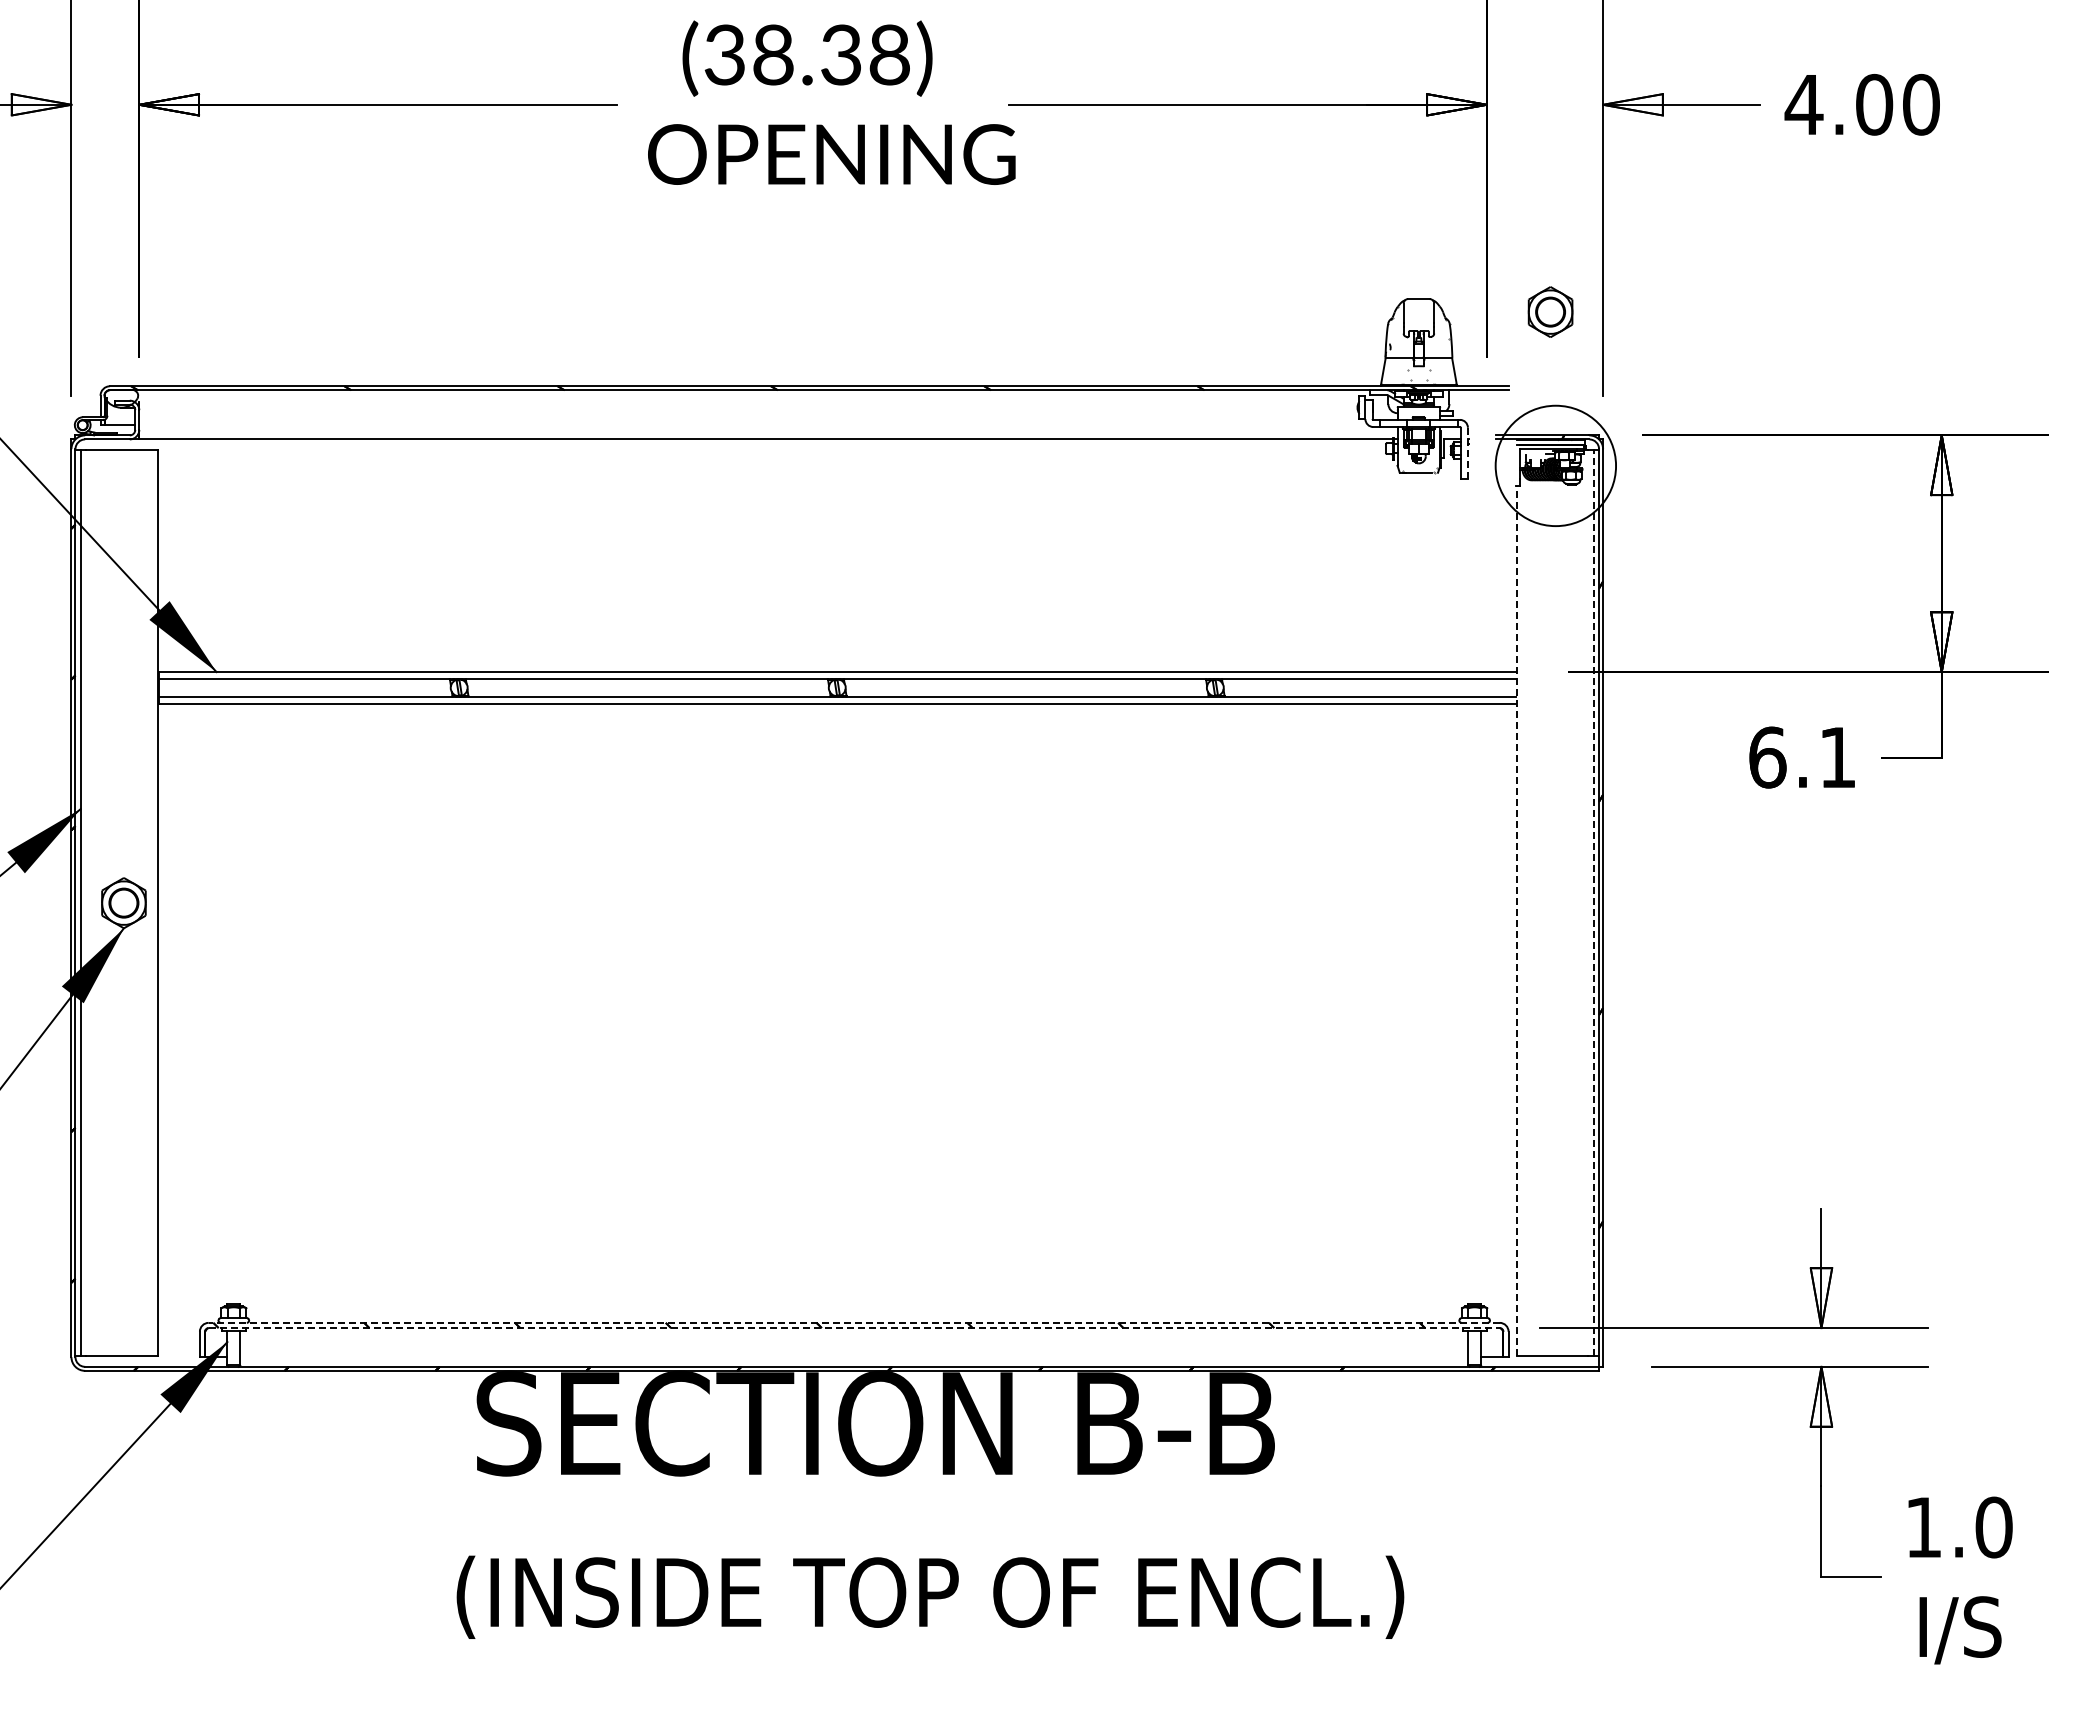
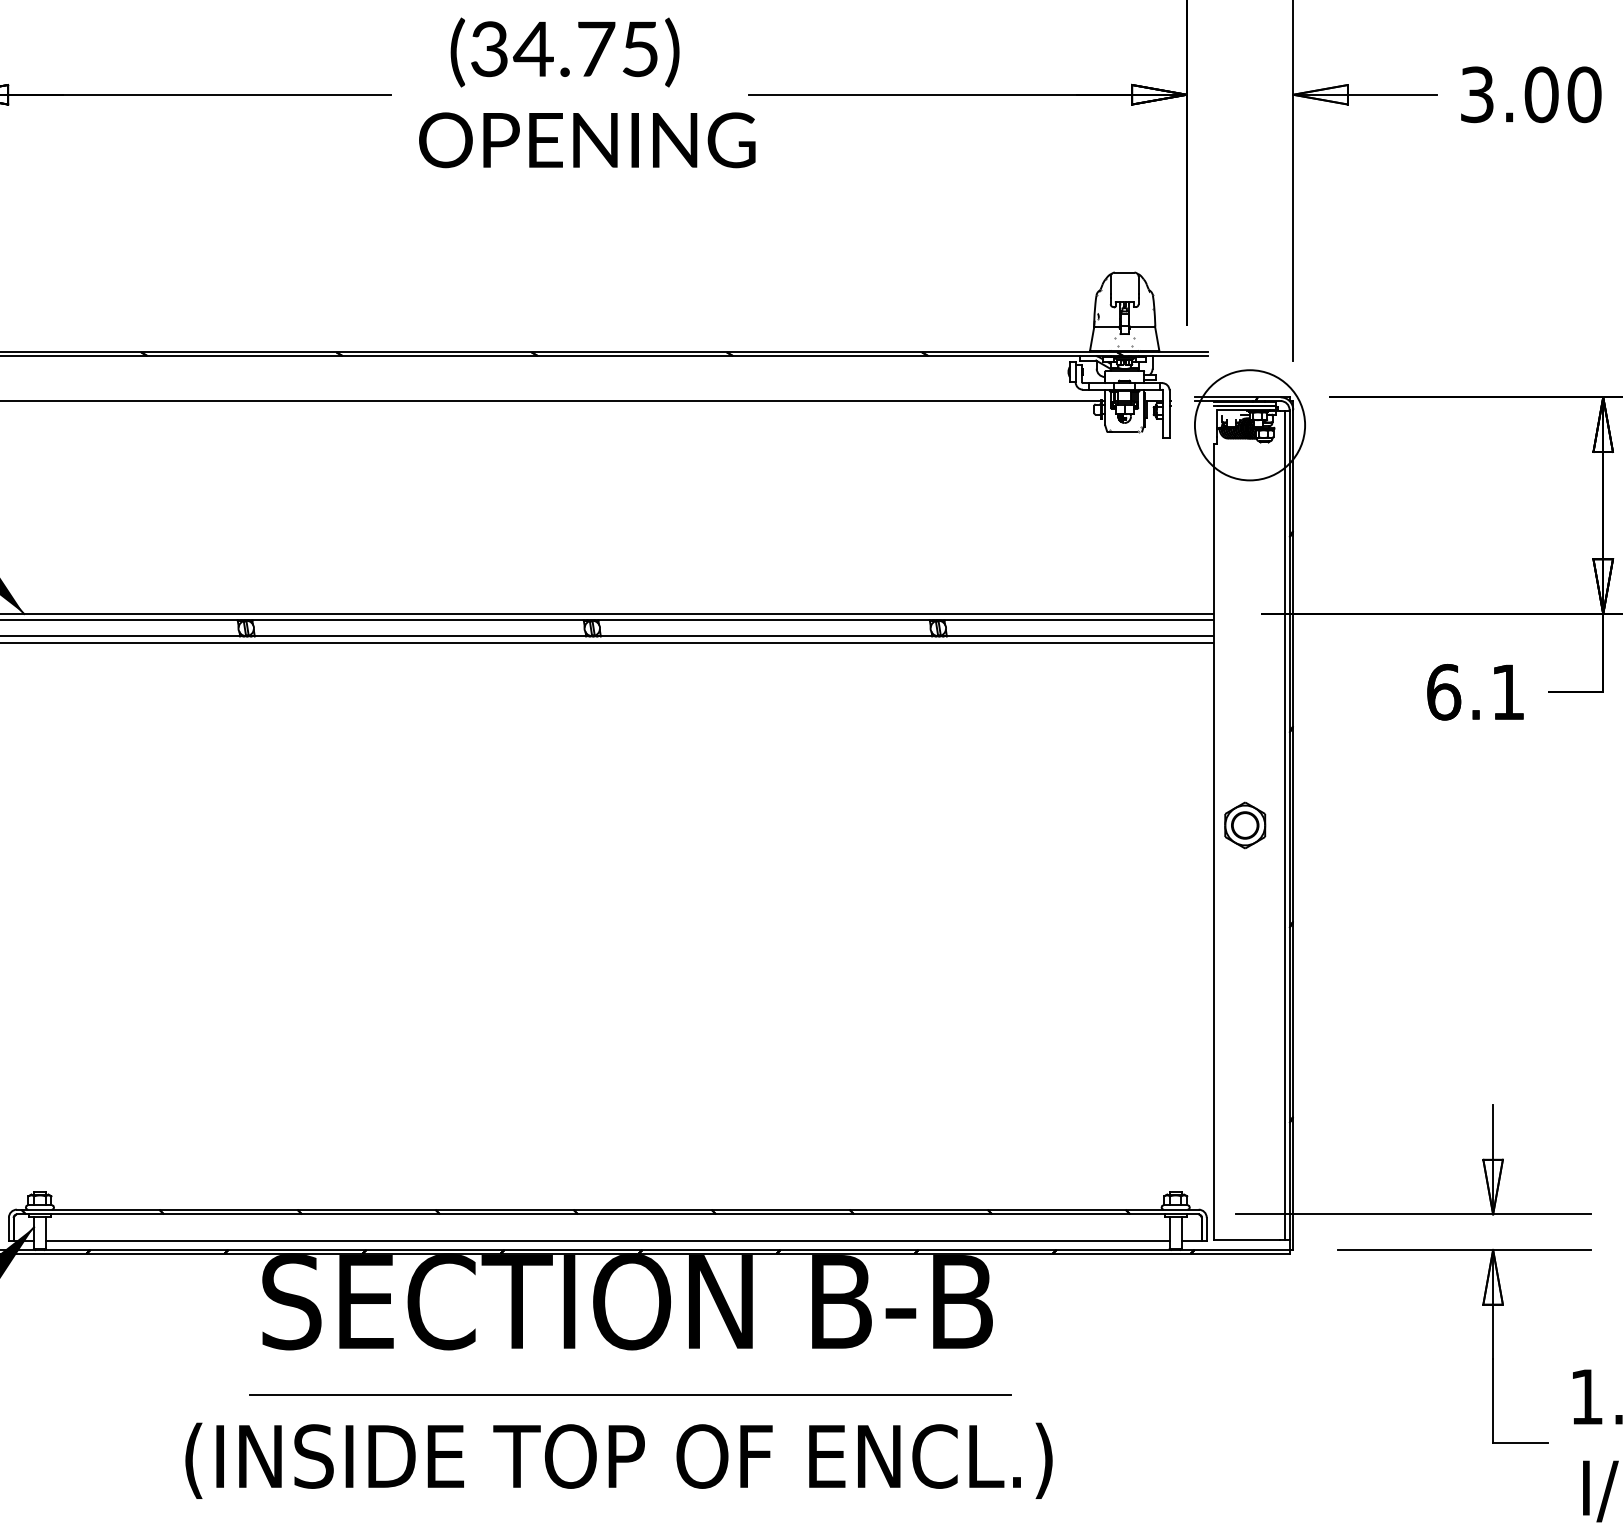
text: (829, 54) -> (585, 48), (38.38) -> (34.75)
text: (1803, 104) -> (1476, 94), 4.00 -> 3.00
part: (1550, 311) -> (1245, 824), moved
line: (1467, 453) -> (1169, 413), dashed -> solid
line: (1593, 902) -> (1284, 824), dashed -> solid
line: (1516, 921) -> (1214, 842), dashed -> solid
line: (854, 1322) -> (608, 1209), dashed -> solid
line: (854, 1328) -> (608, 1214), dashed -> solid
line: (854, 1356) -> (608, 1240), added
line: (878, 1524) -> (630, 1394), added
text: (930, 1596) -> (619, 1460), moved

